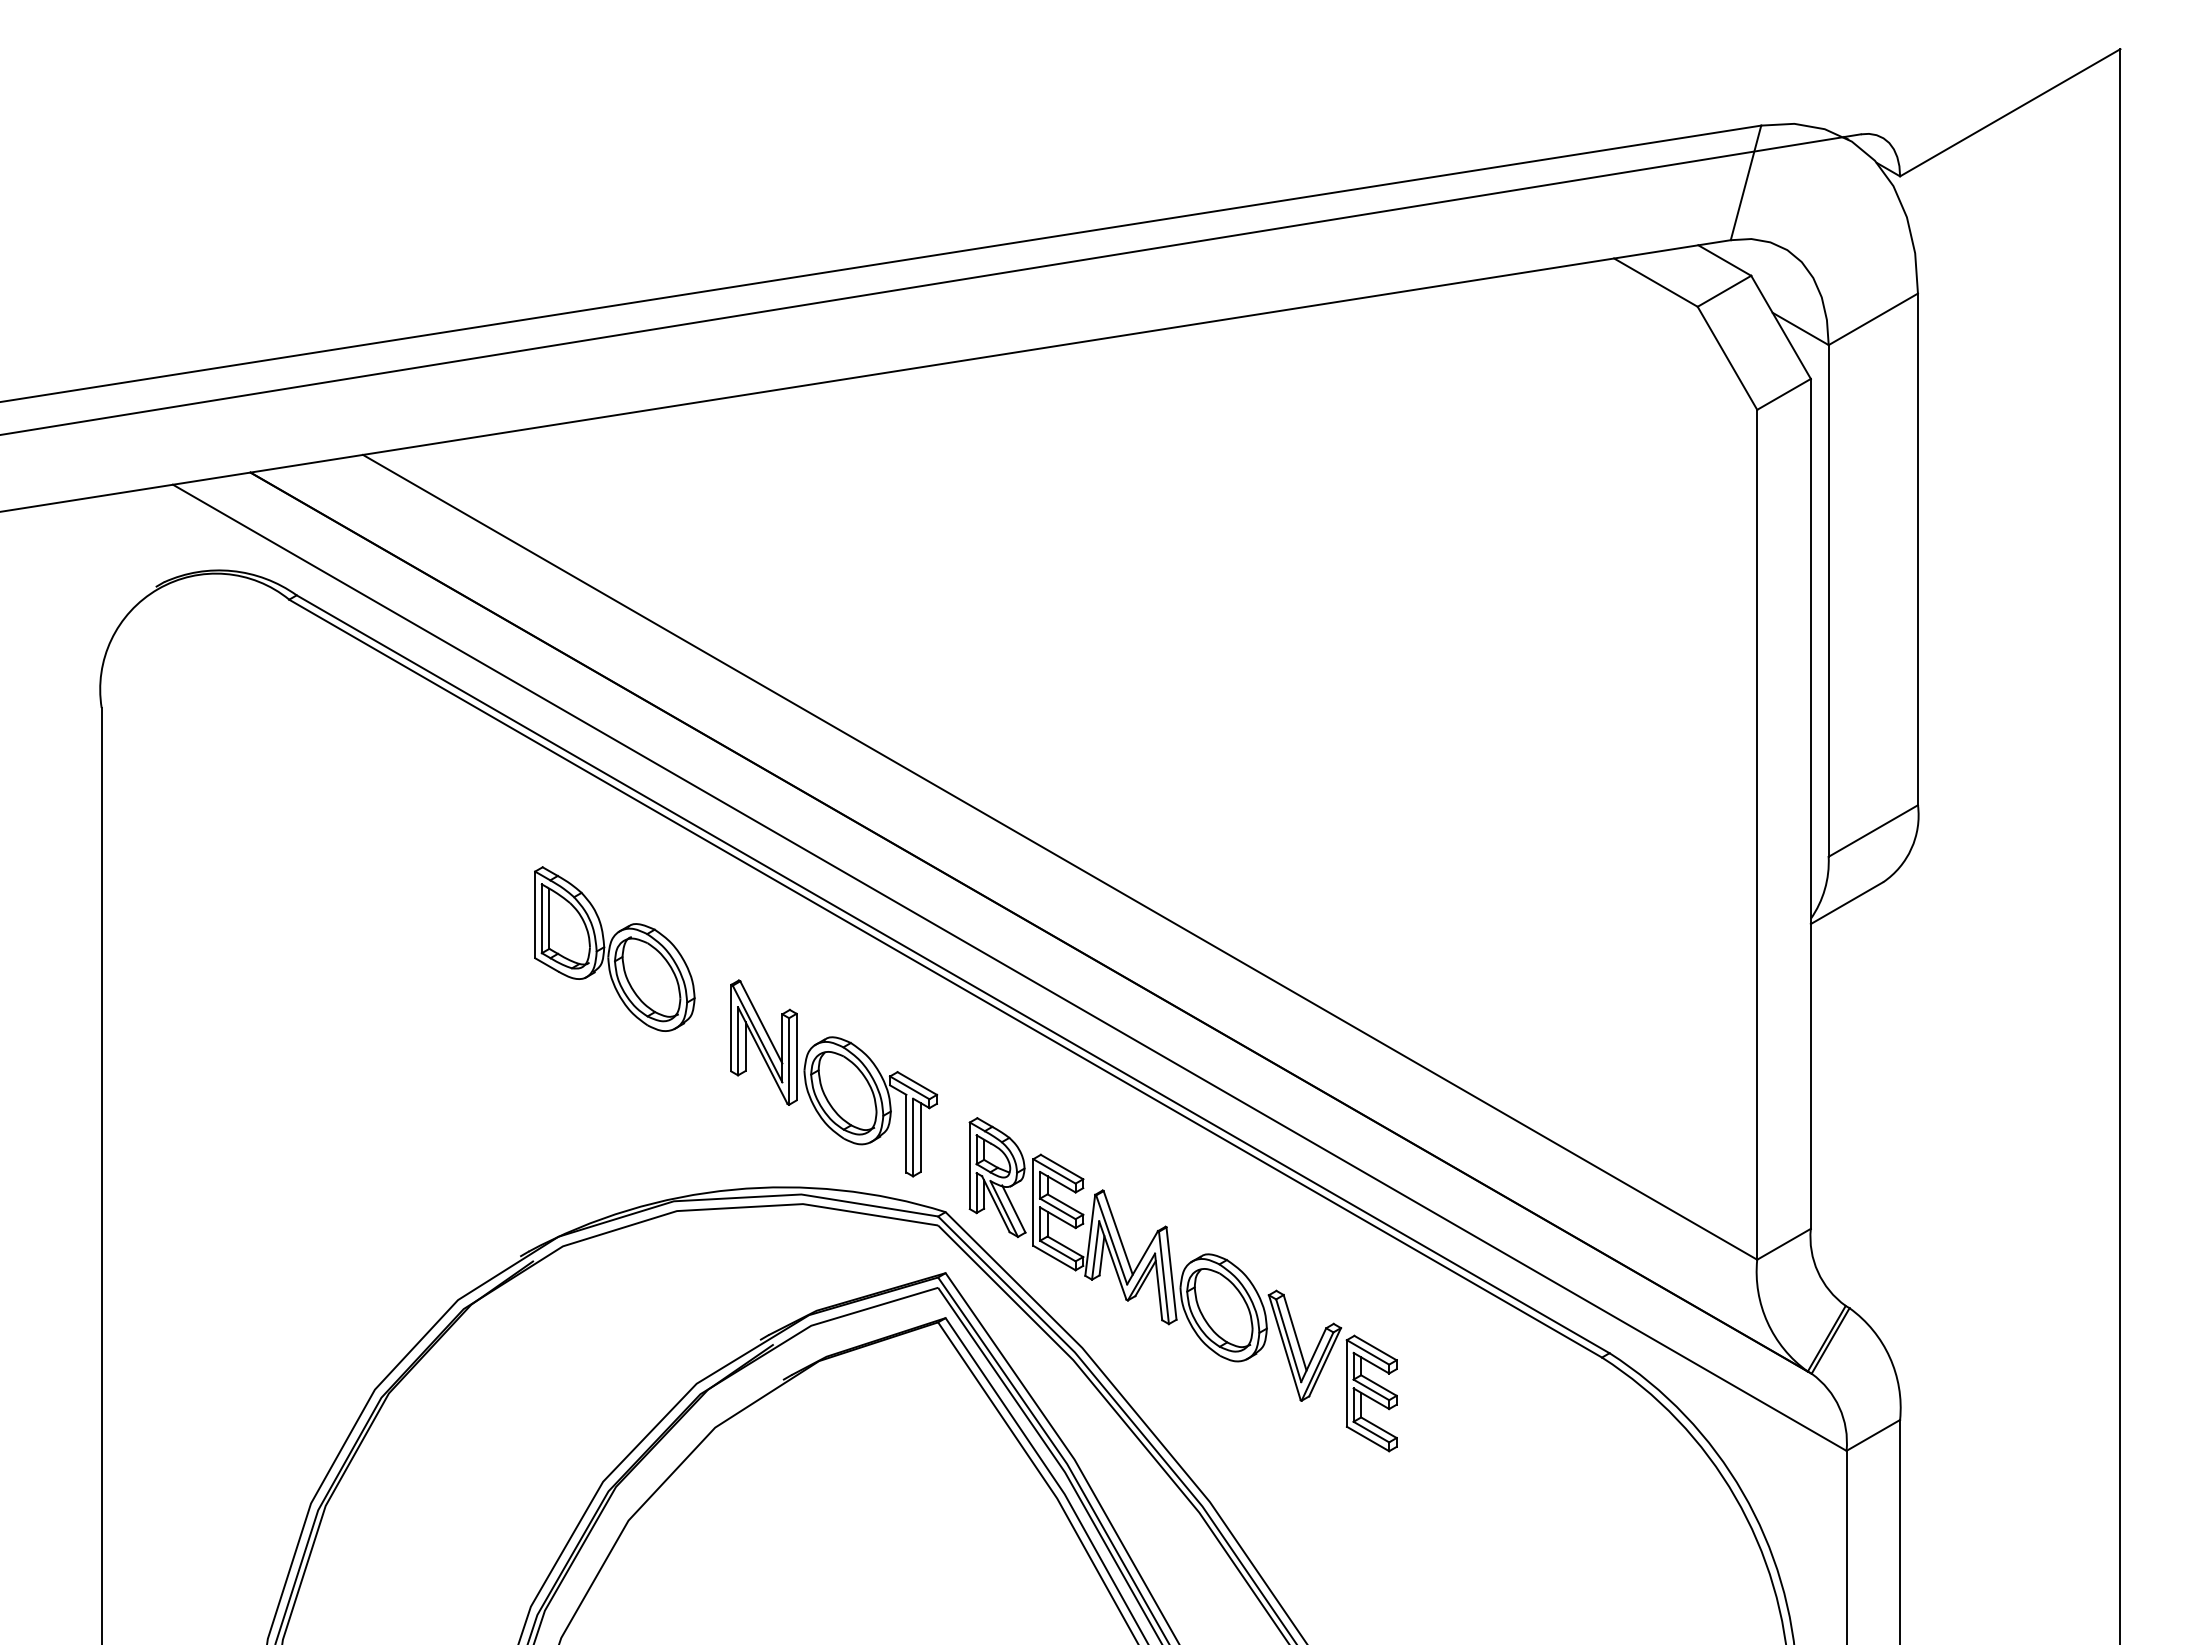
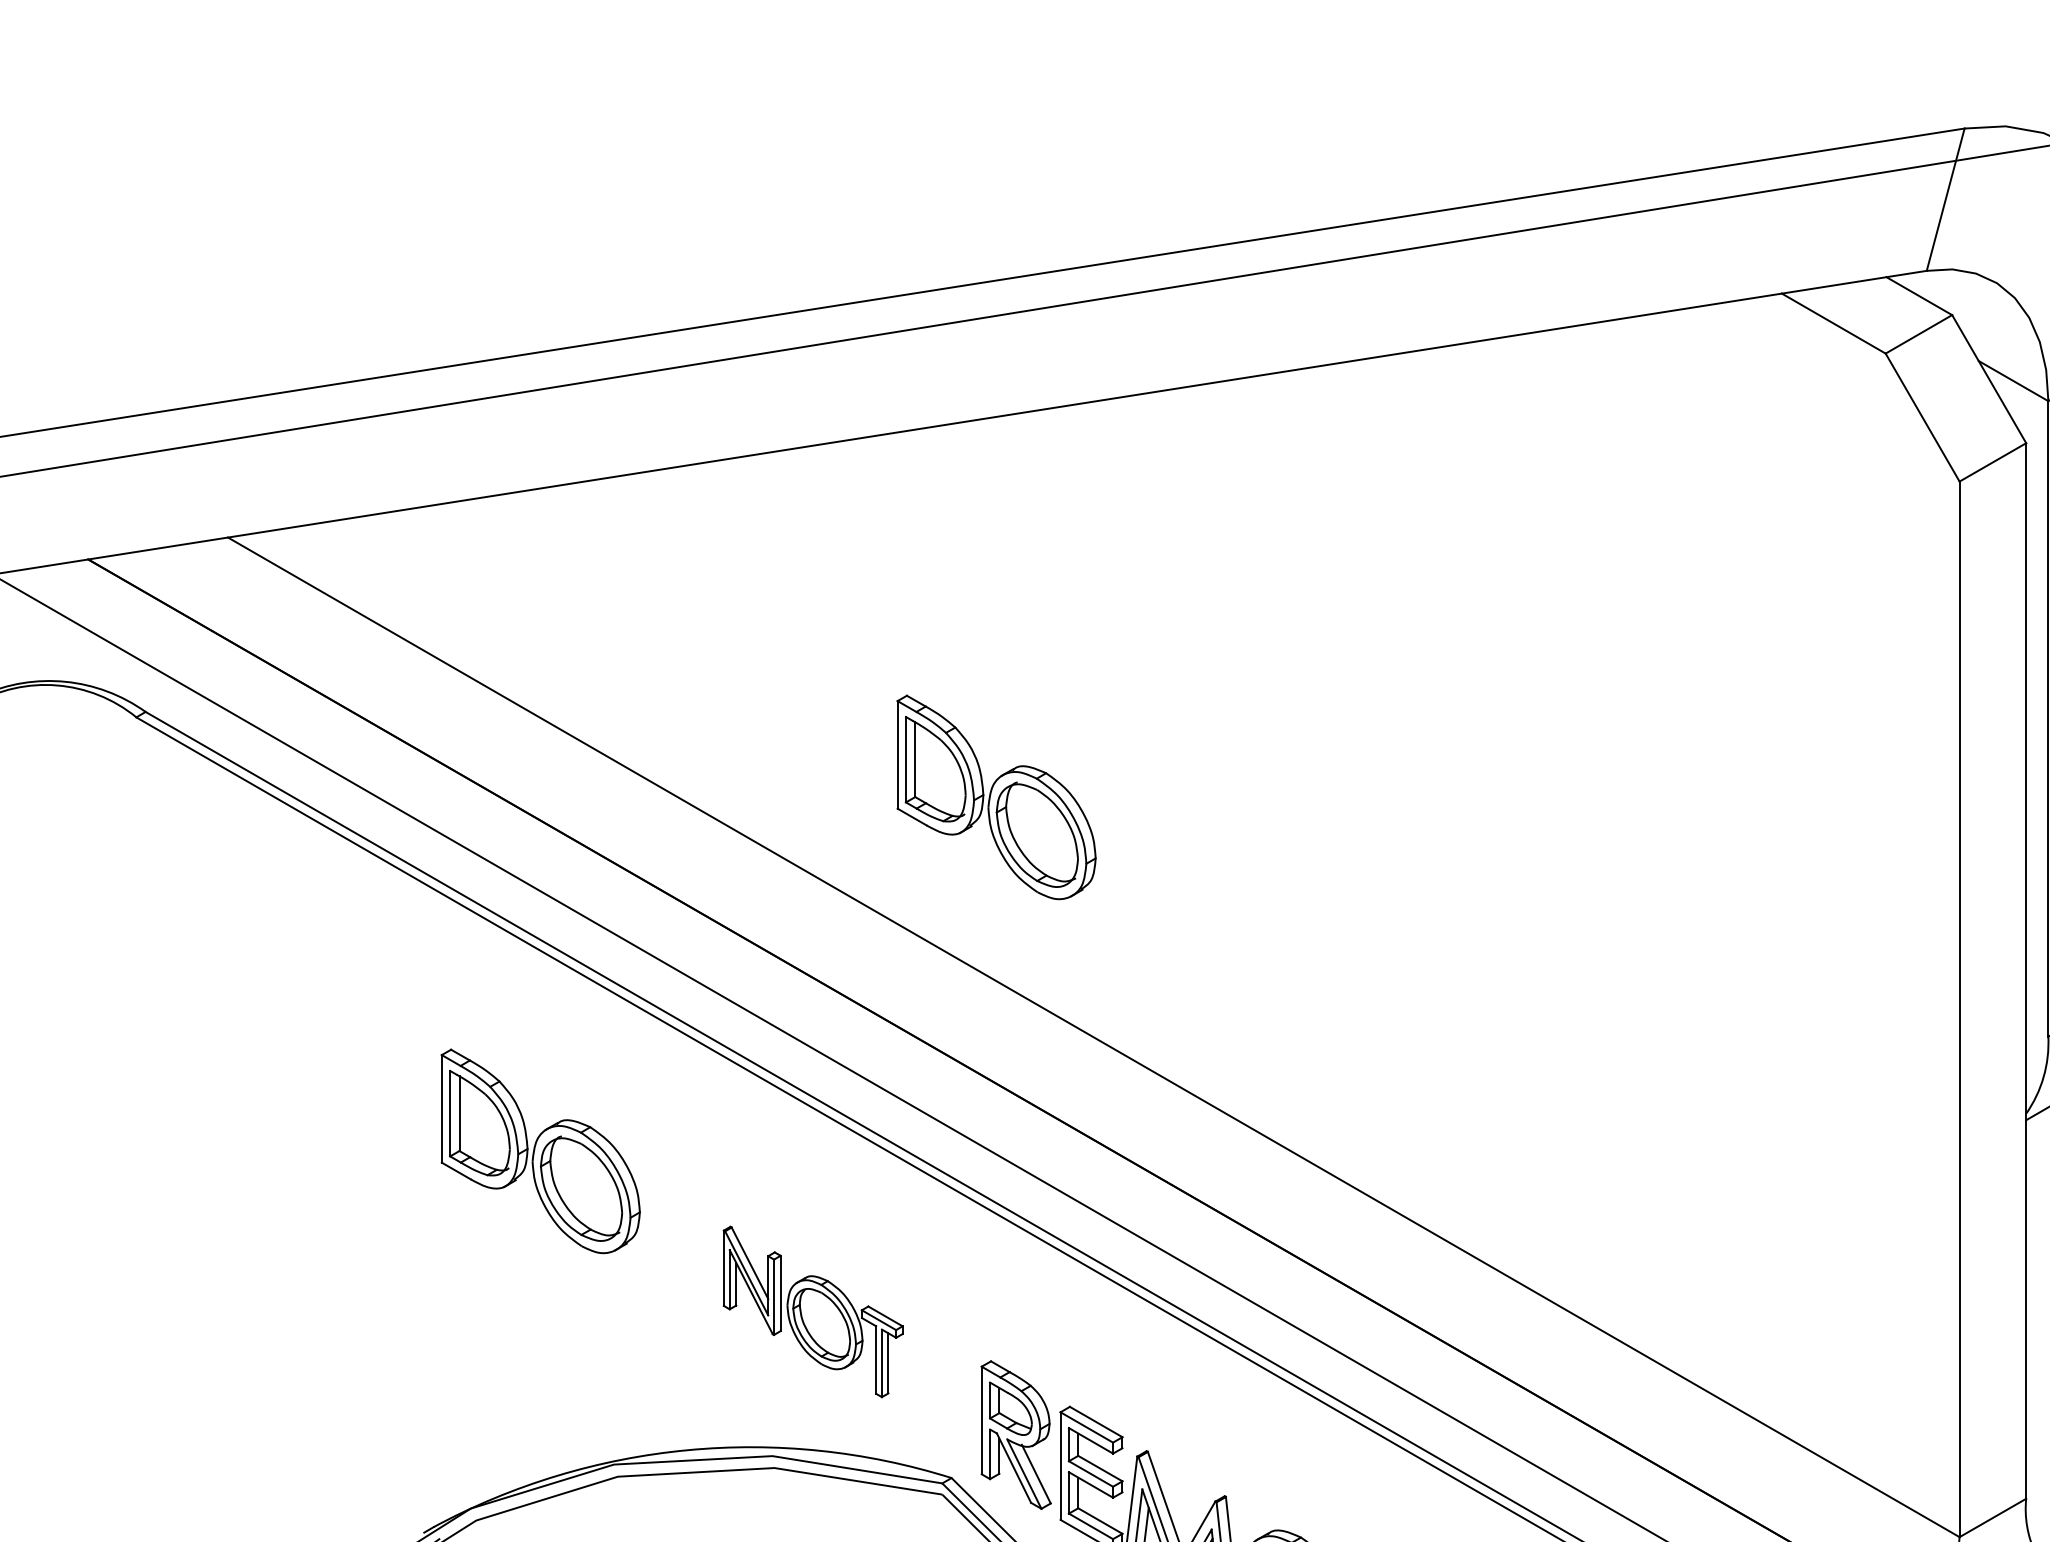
part: (981, 663) -> (996, 796), added
part: (834, 1078) -> (813, 1312), size x0.7

